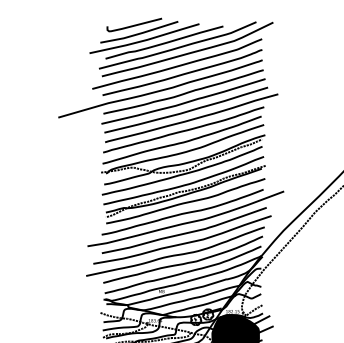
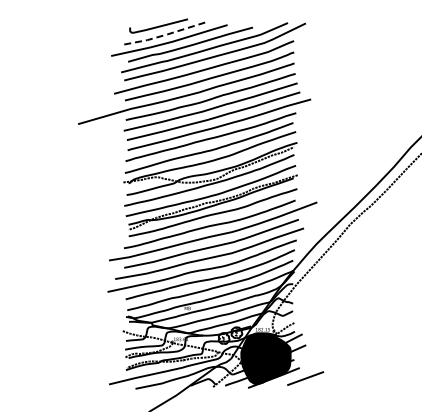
line: (138, 33) -> (163, 35), solid -> dashed

